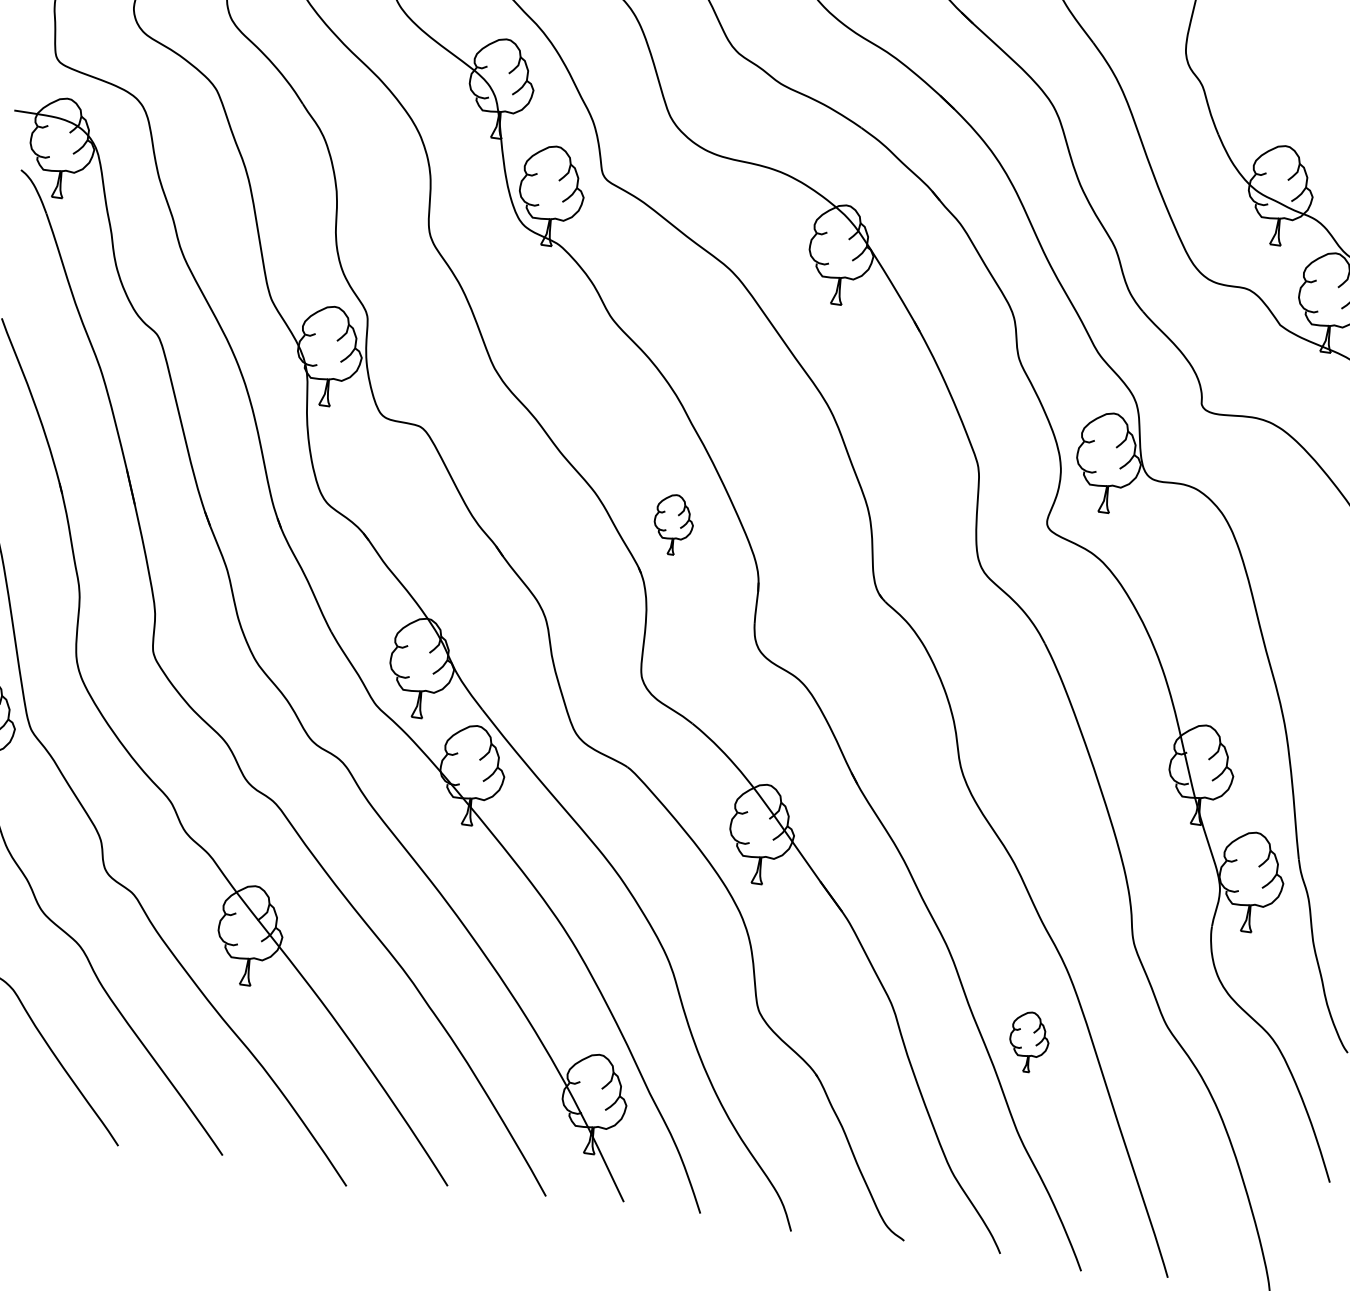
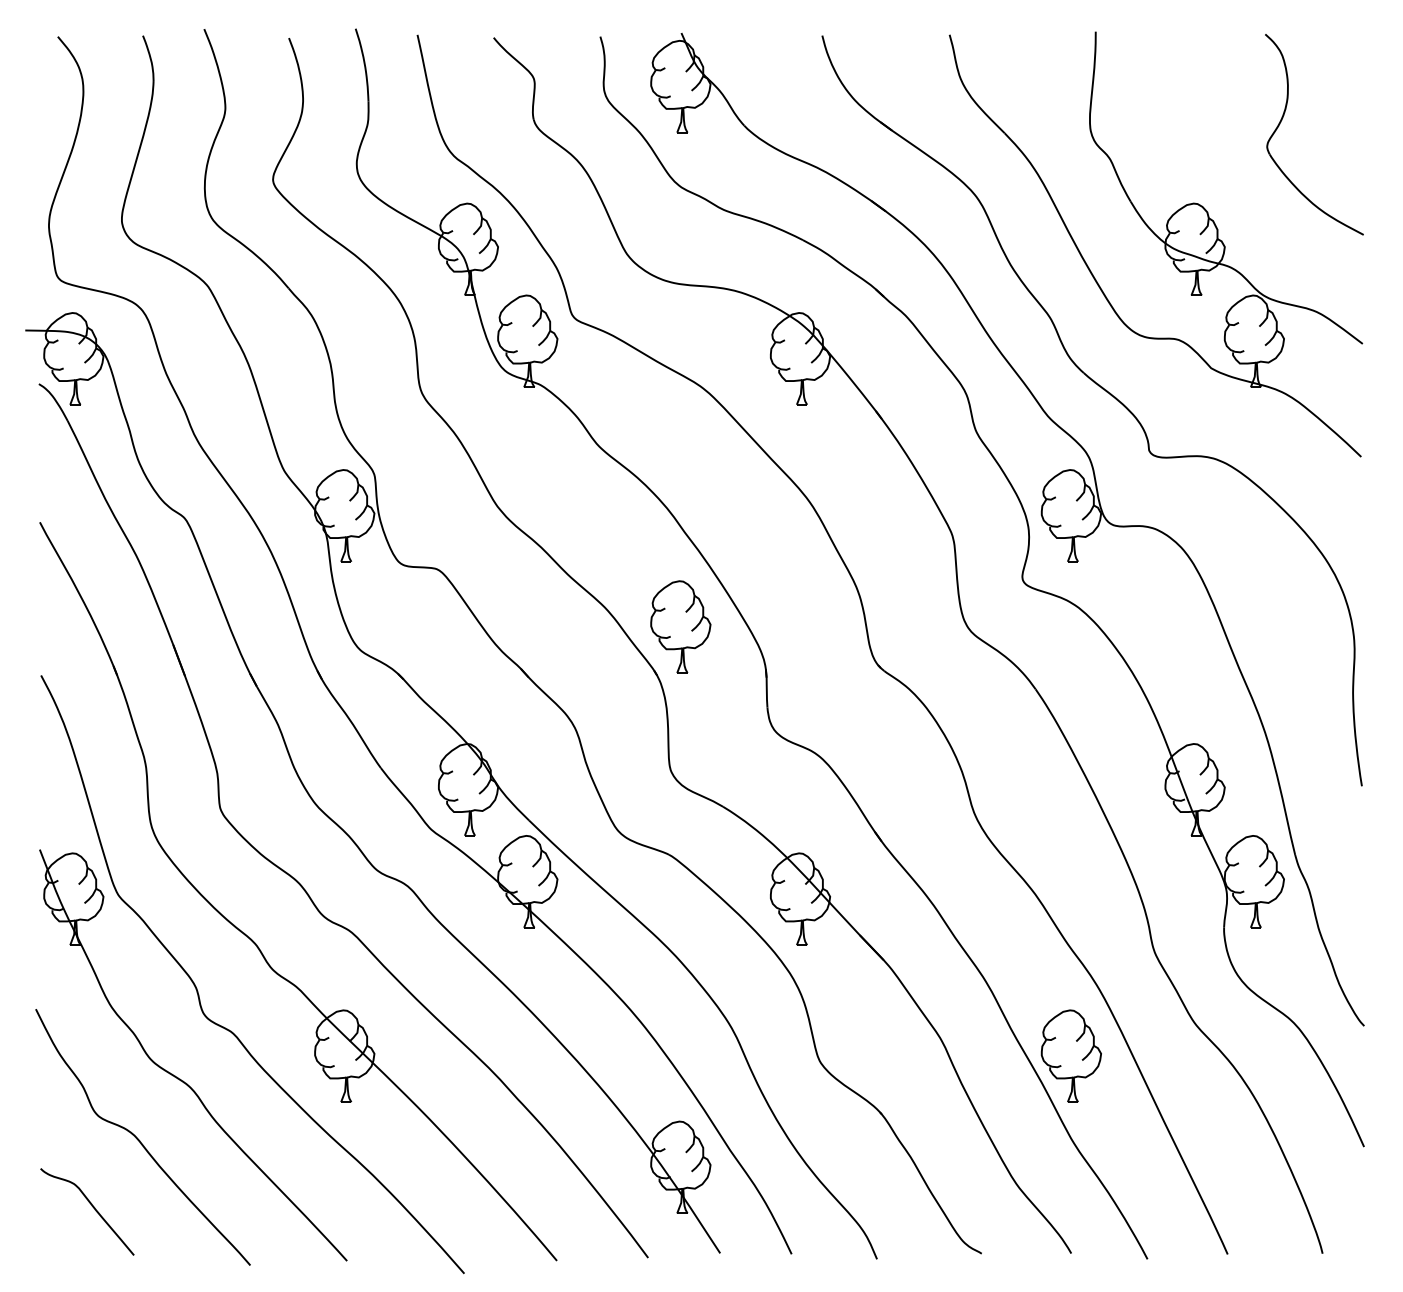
part: (673, 524) -> (680, 626), size x1.67
part: (1028, 1041) -> (1070, 1055), size x1.67

